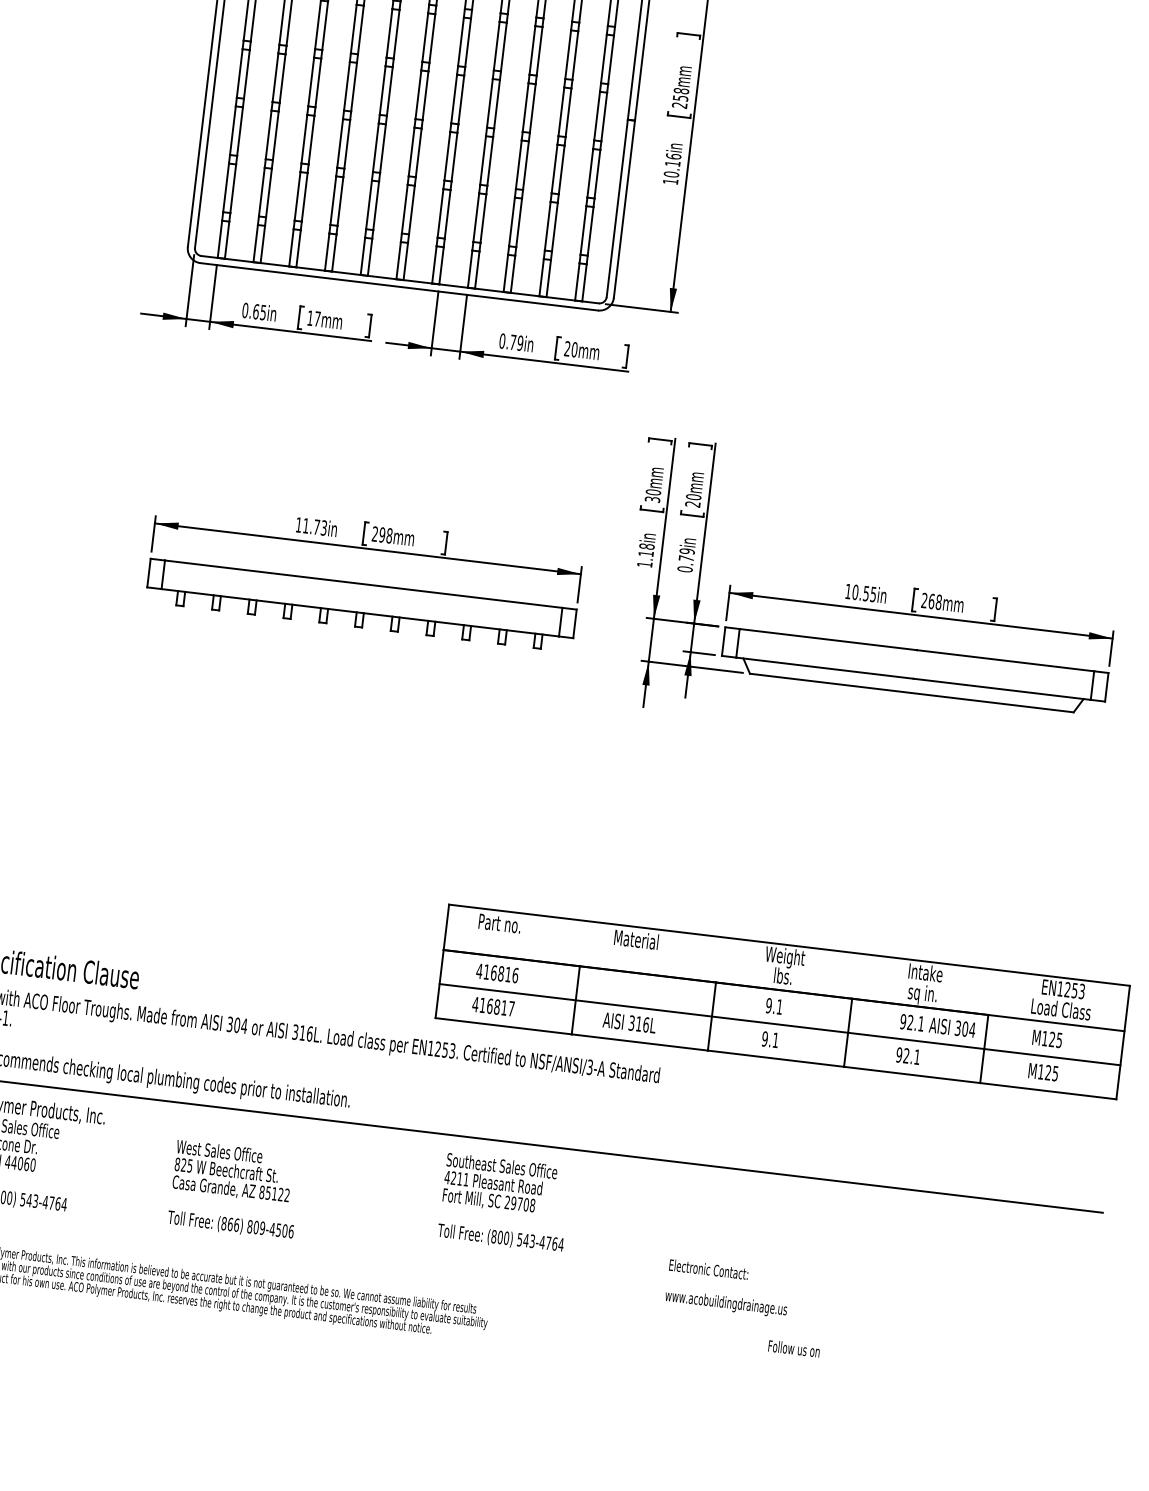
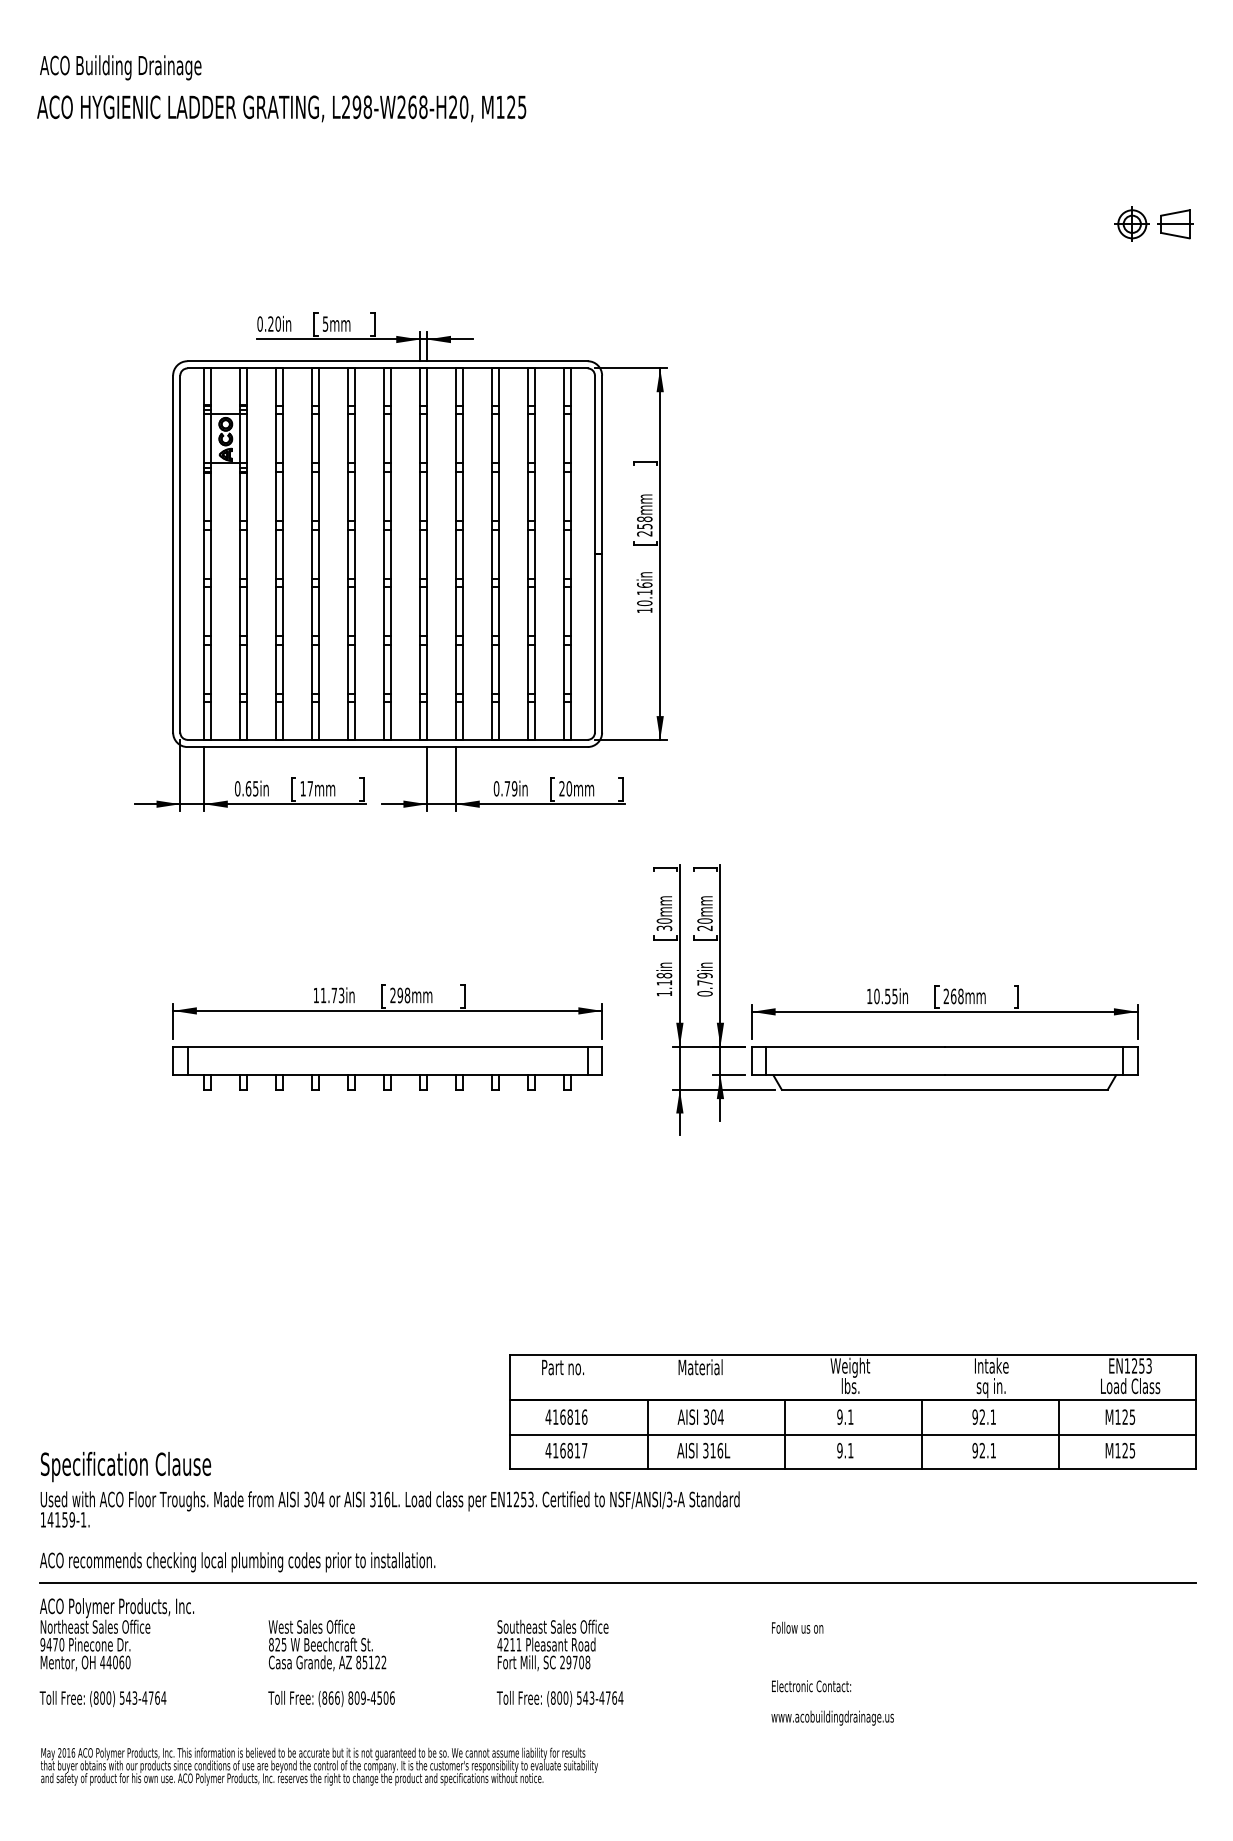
text: (952, 1026) -> (700, 1416), moved
text: (504, 1203) -> (559, 1663), moved
text: (794, 1348) -> (797, 1627), moved

